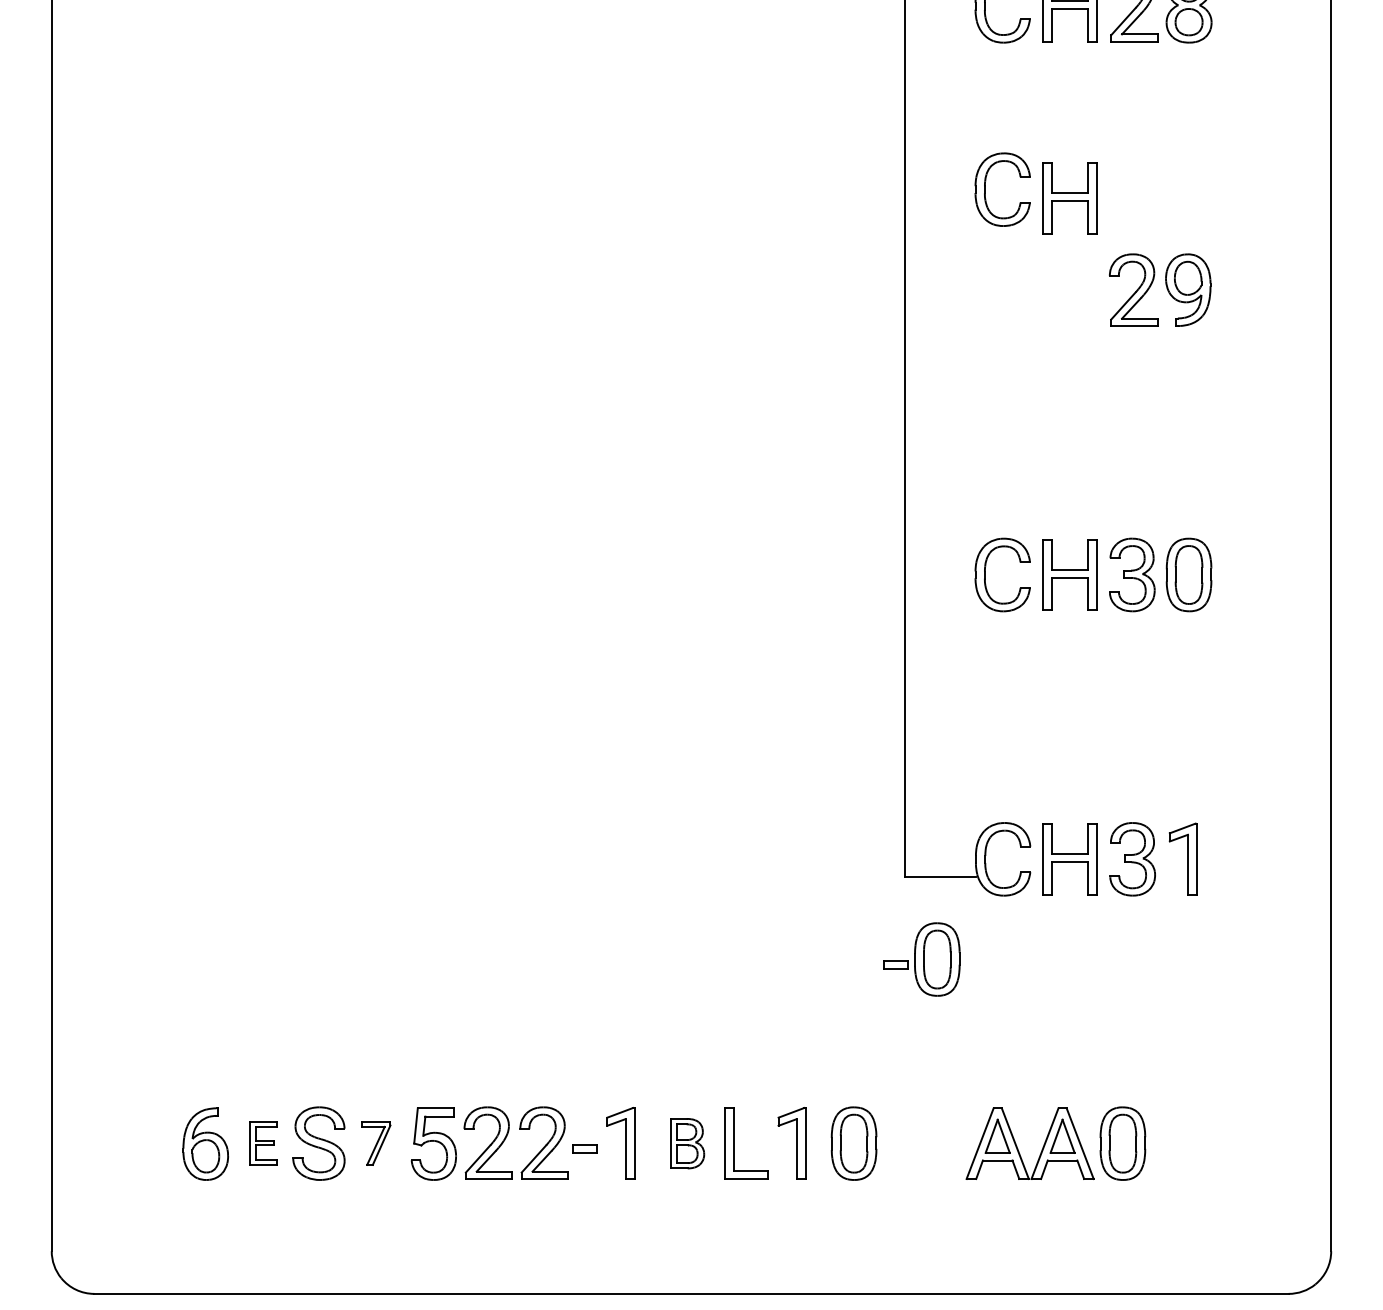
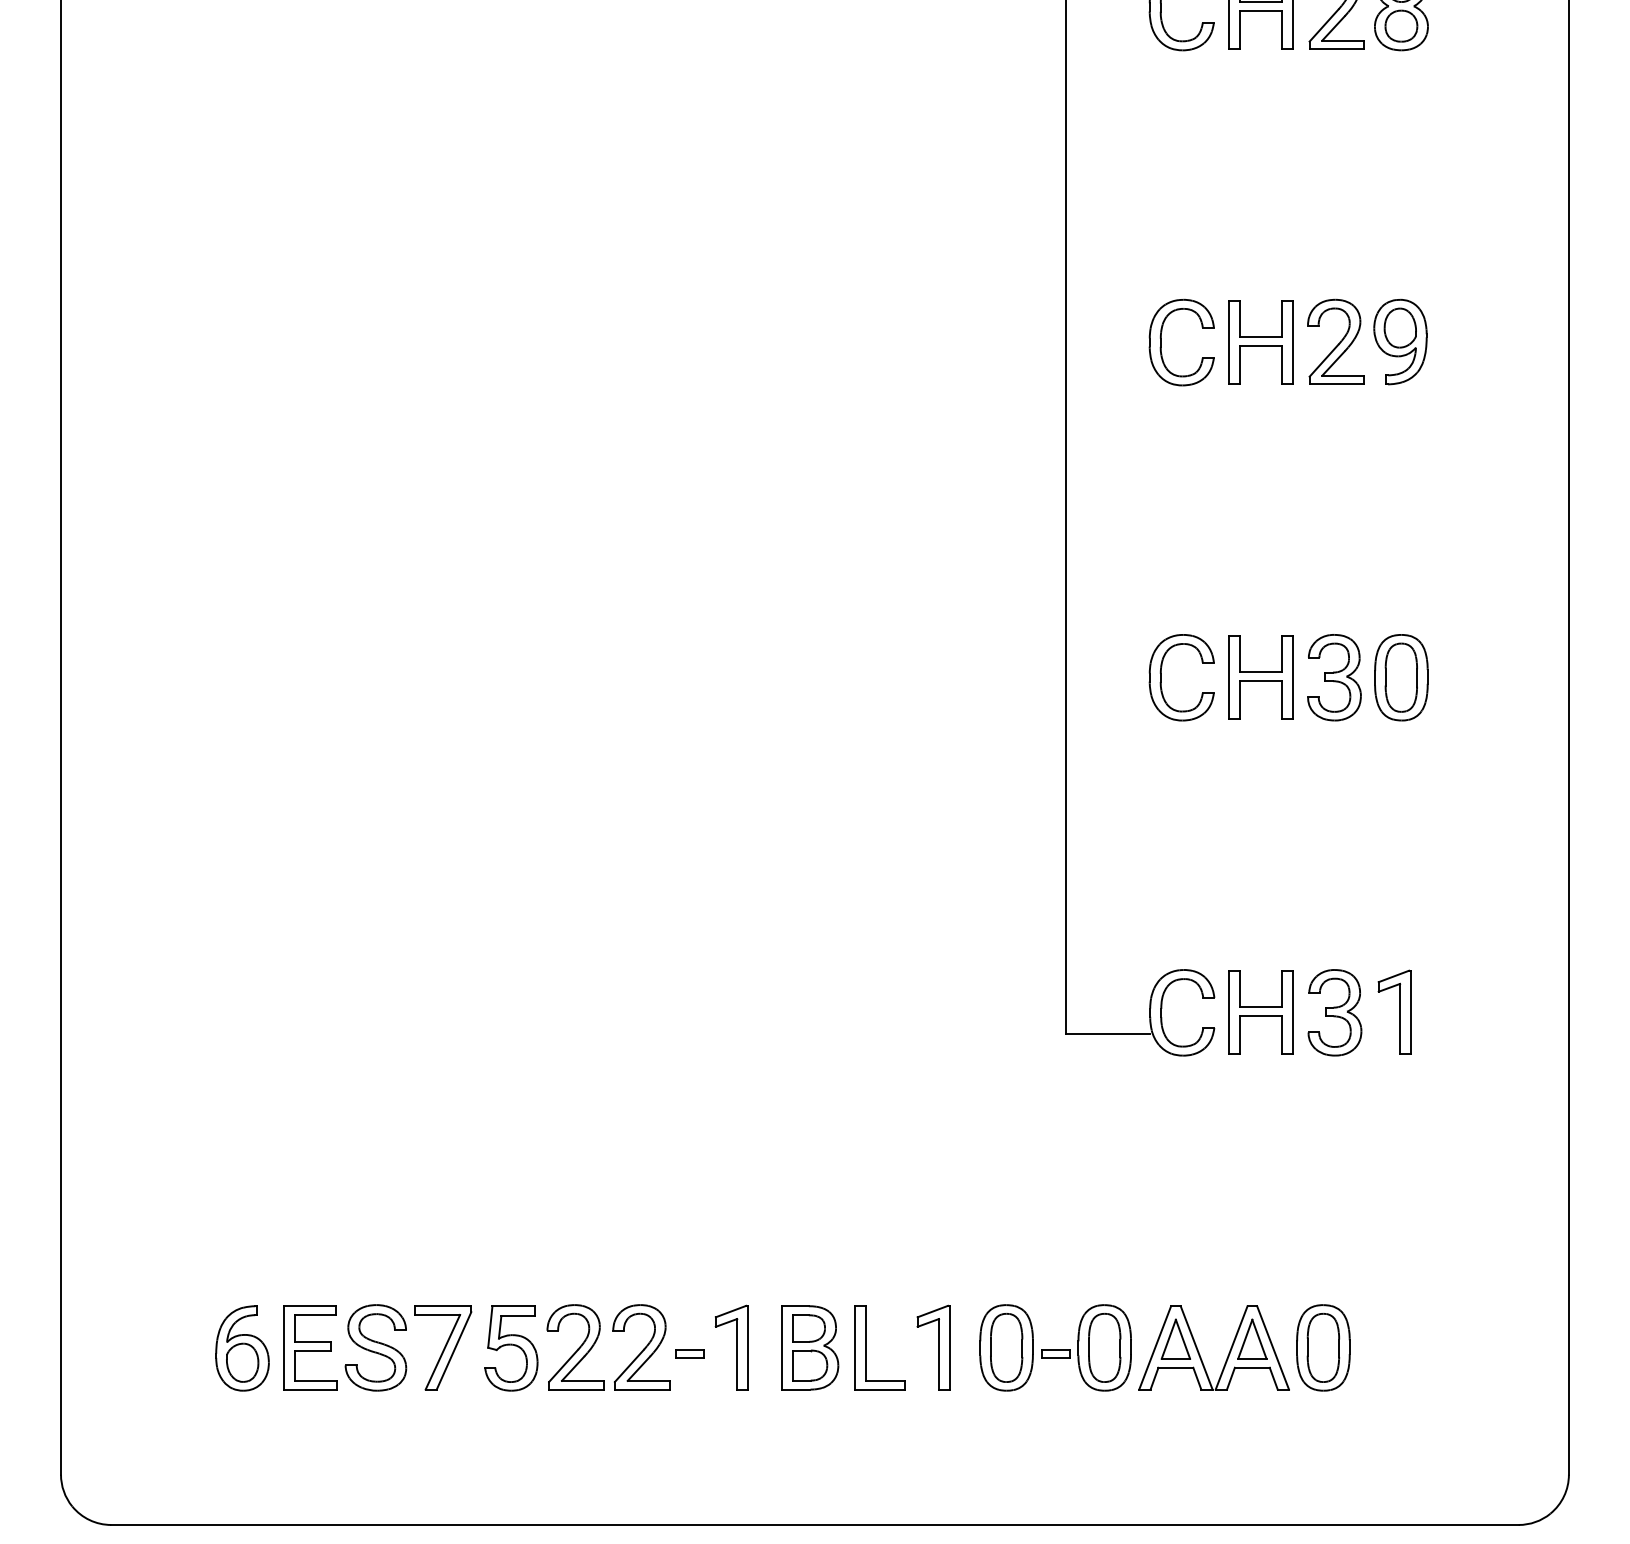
part: (985, 189) -> (1161, 342), moved
part: (1069, 198) -> (1260, 342), moved
part: (921, 959) -> (1086, 1347), moved
part: (263, 1143) -> (310, 1347), size x1.67
part: (376, 1143) -> (443, 1347), size x1.67
part: (687, 1143) -> (810, 1347), size x1.43

